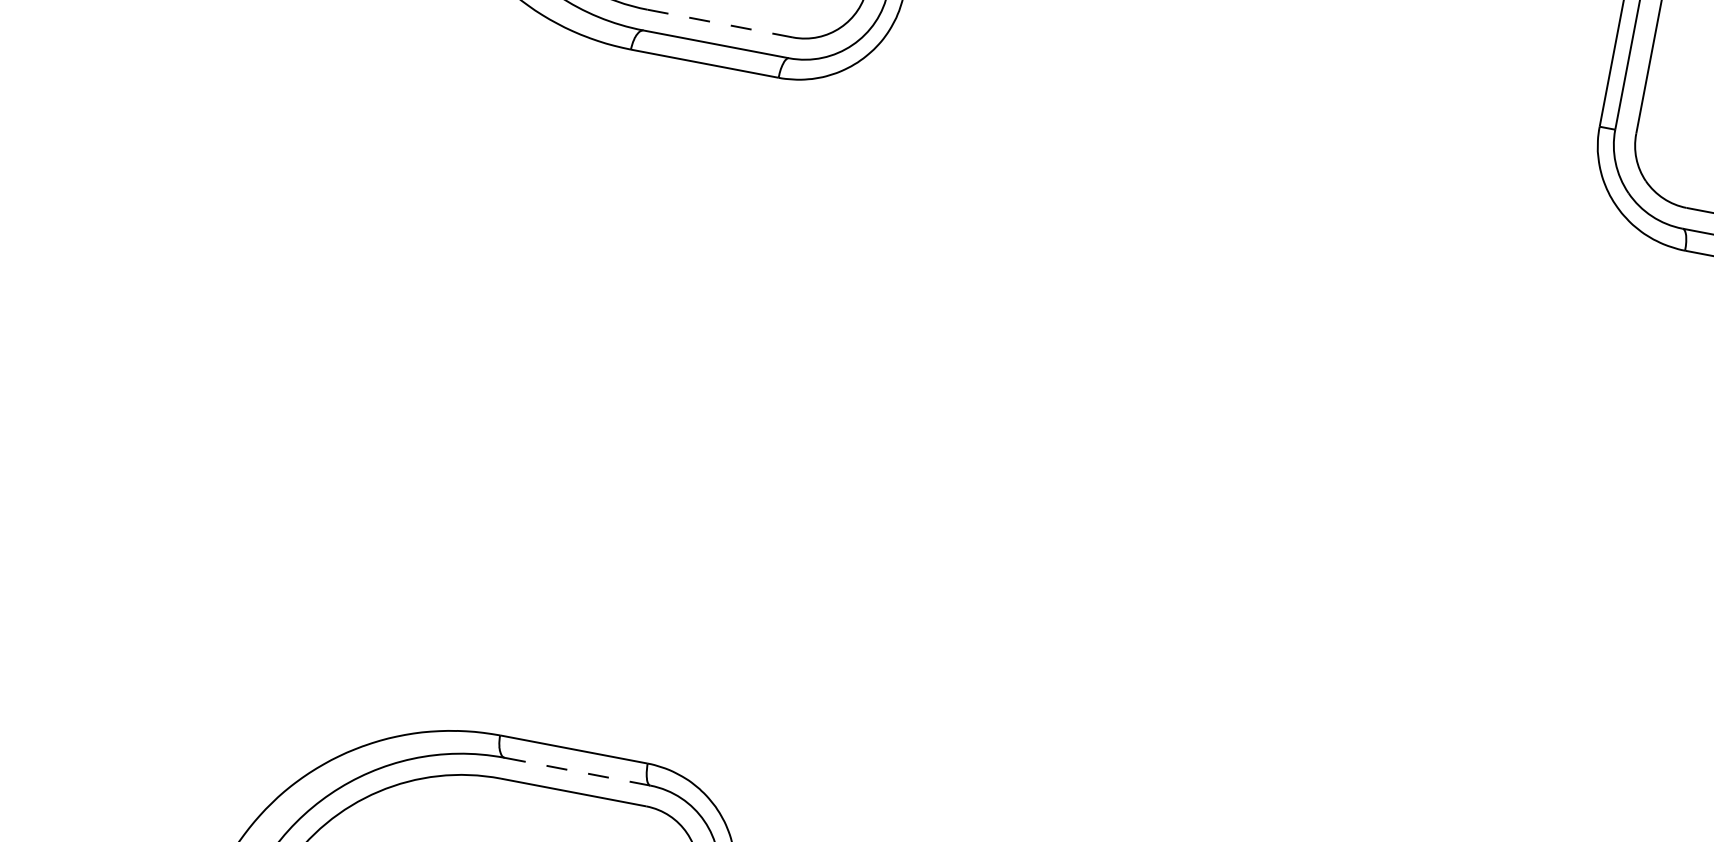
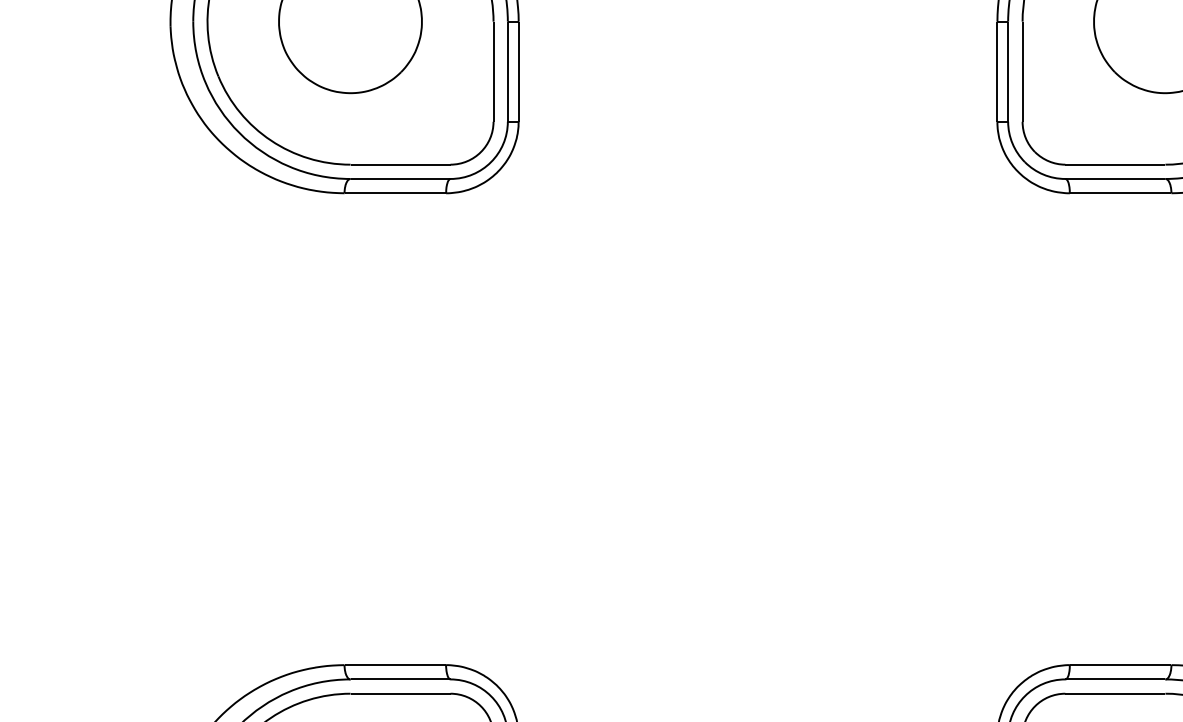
line: (720, 23) -> (400, 164), dashed -> solid
line: (577, 771) -> (400, 679), dashed -> solid

